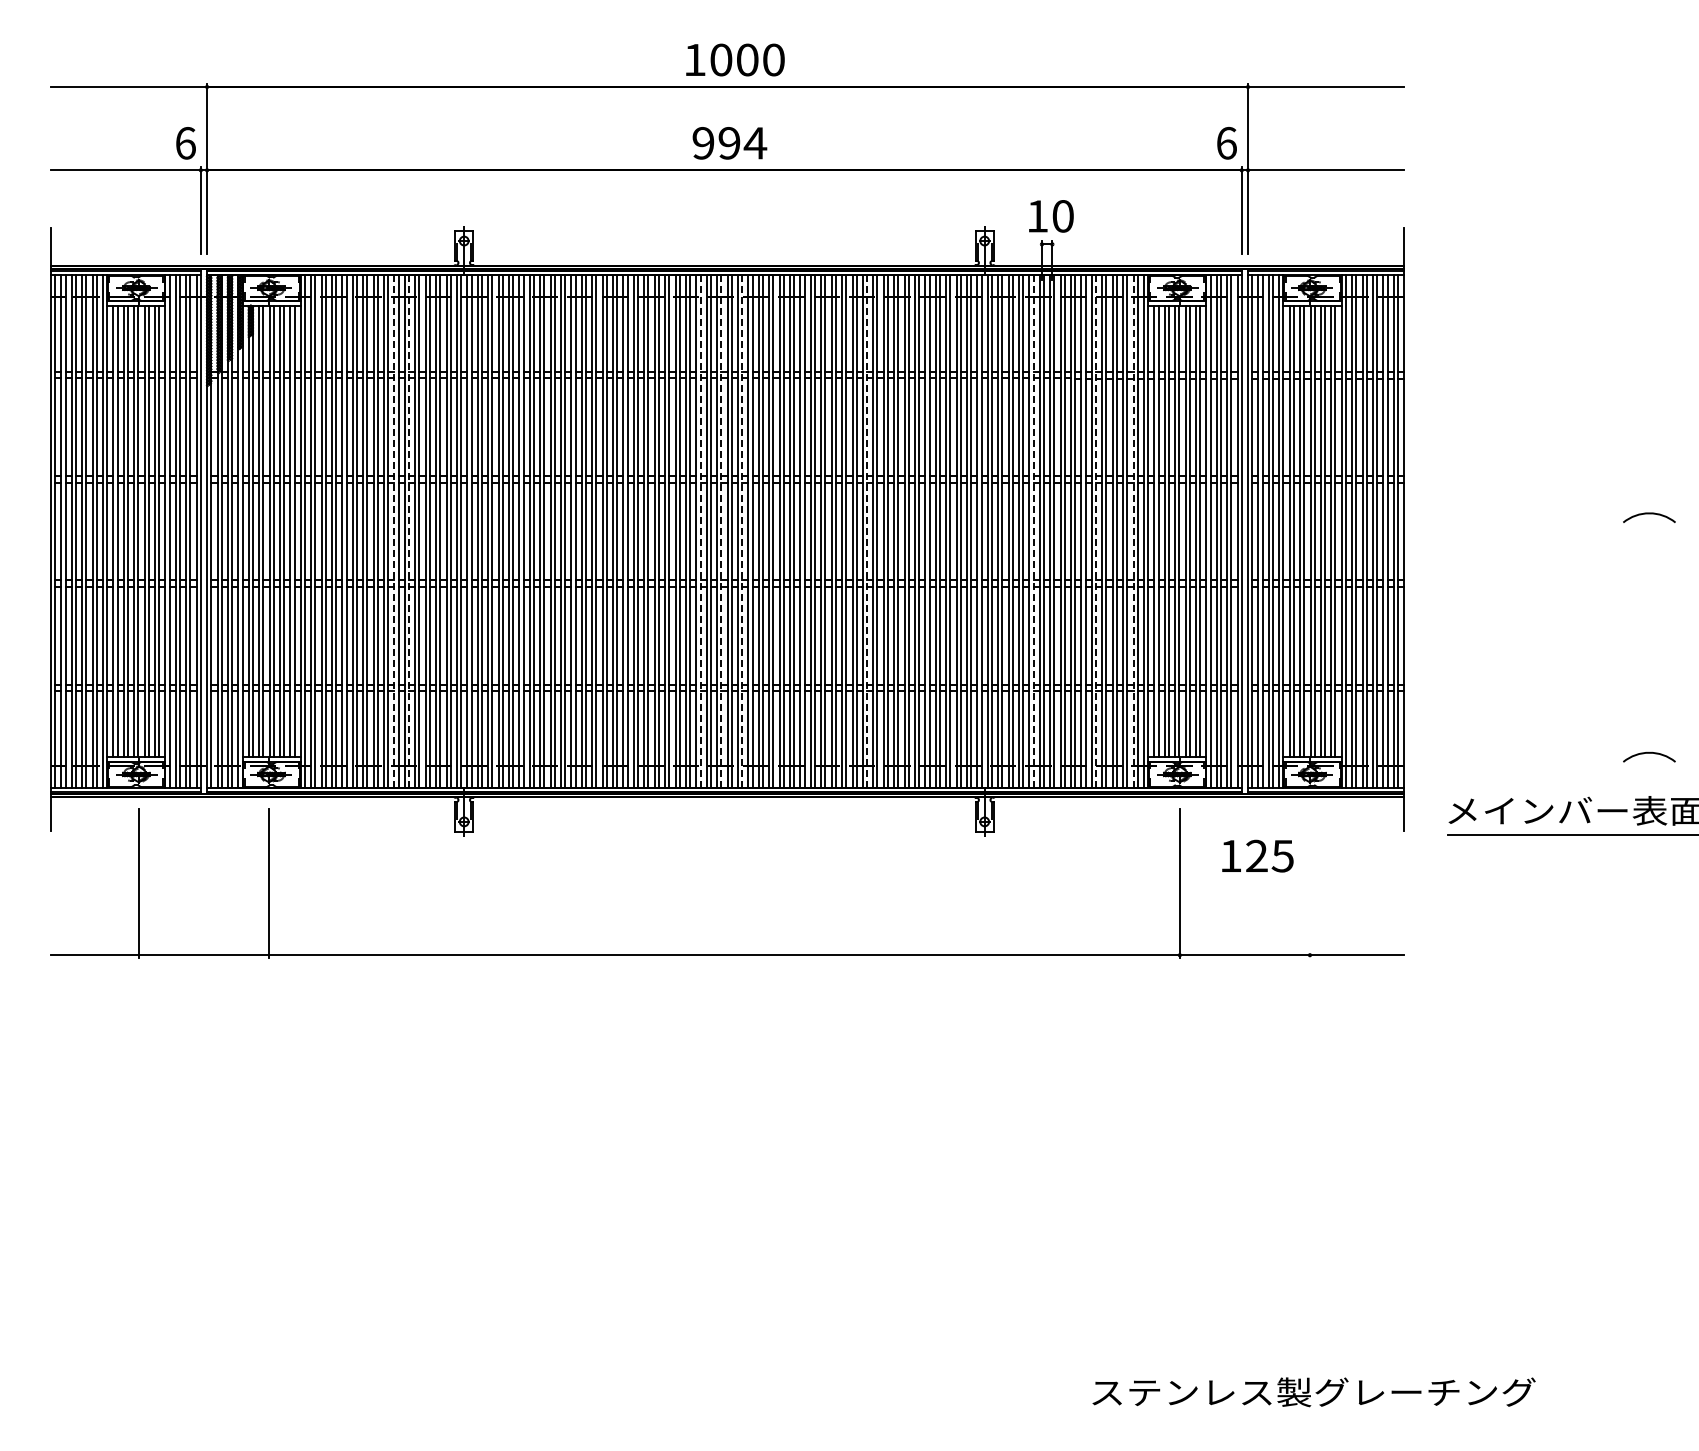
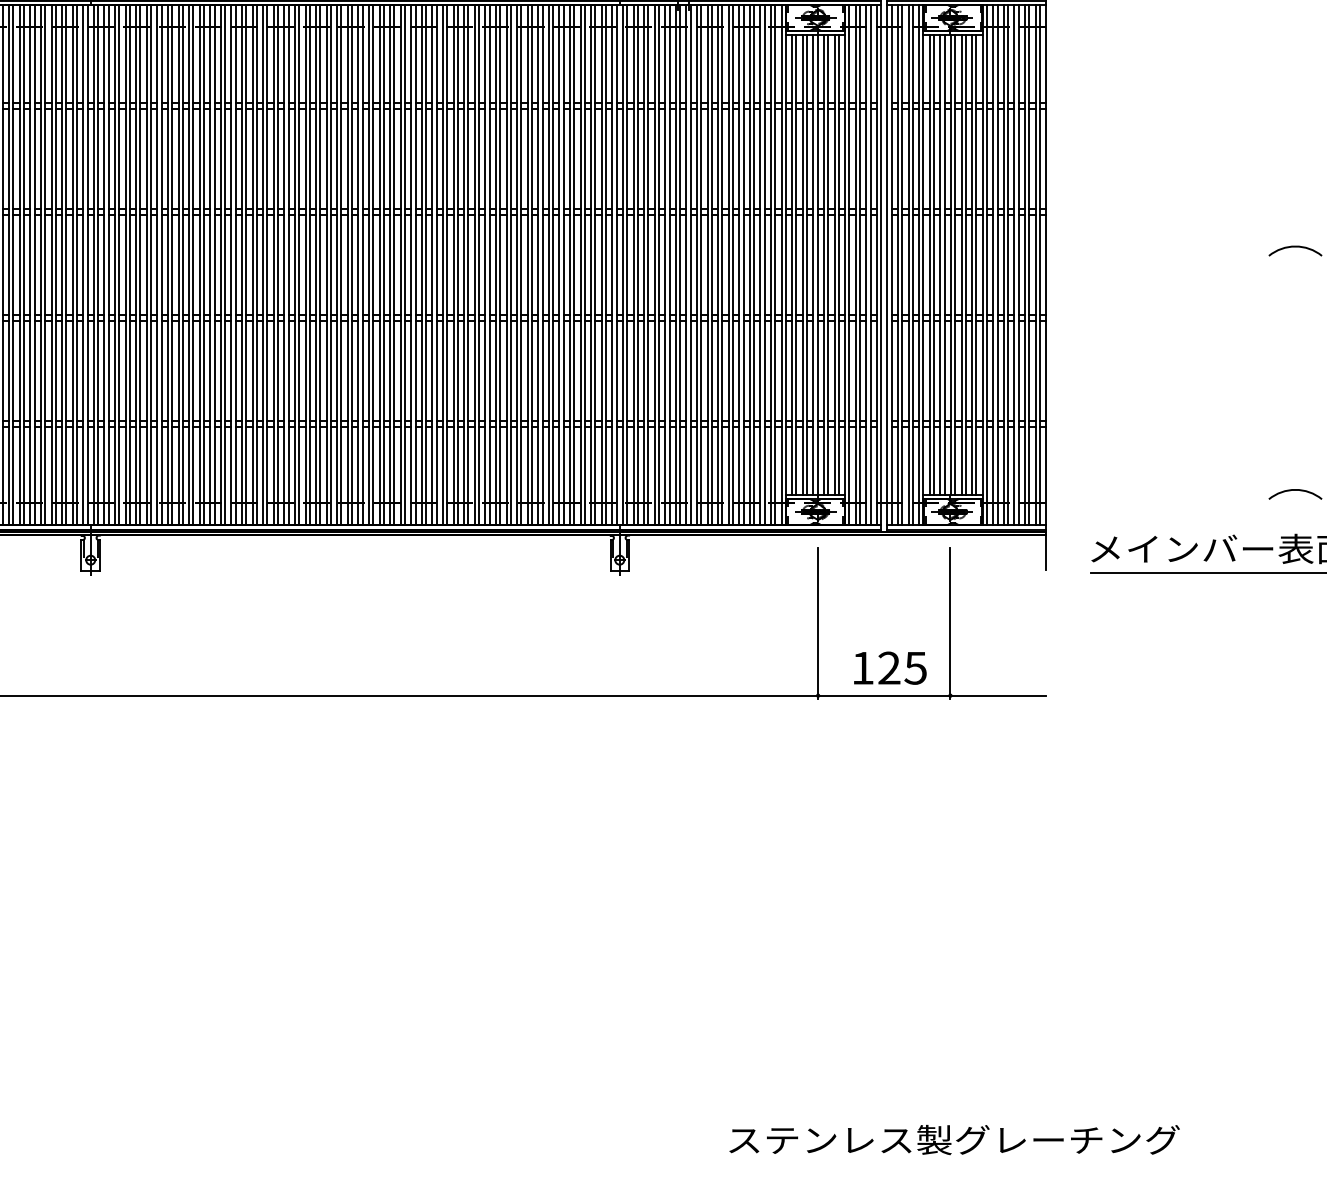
line: (394, 530) -> (19, 263), dashed -> solid
line: (409, 531) -> (35, 264), dashed -> solid
line: (700, 531) -> (330, 264), dashed -> solid
line: (721, 531) -> (352, 264), dashed -> solid
line: (742, 531) -> (373, 264), dashed -> solid
line: (867, 531) -> (500, 264), dashed -> solid
line: (1033, 531) -> (669, 264), dashed -> solid
line: (1133, 531) -> (771, 264), dashed -> solid
line: (1096, 532) -> (733, 266), dashed -> solid
text: (1257, 855) -> (889, 667), moved
line: (1309, 883) -> (949, 622), added

